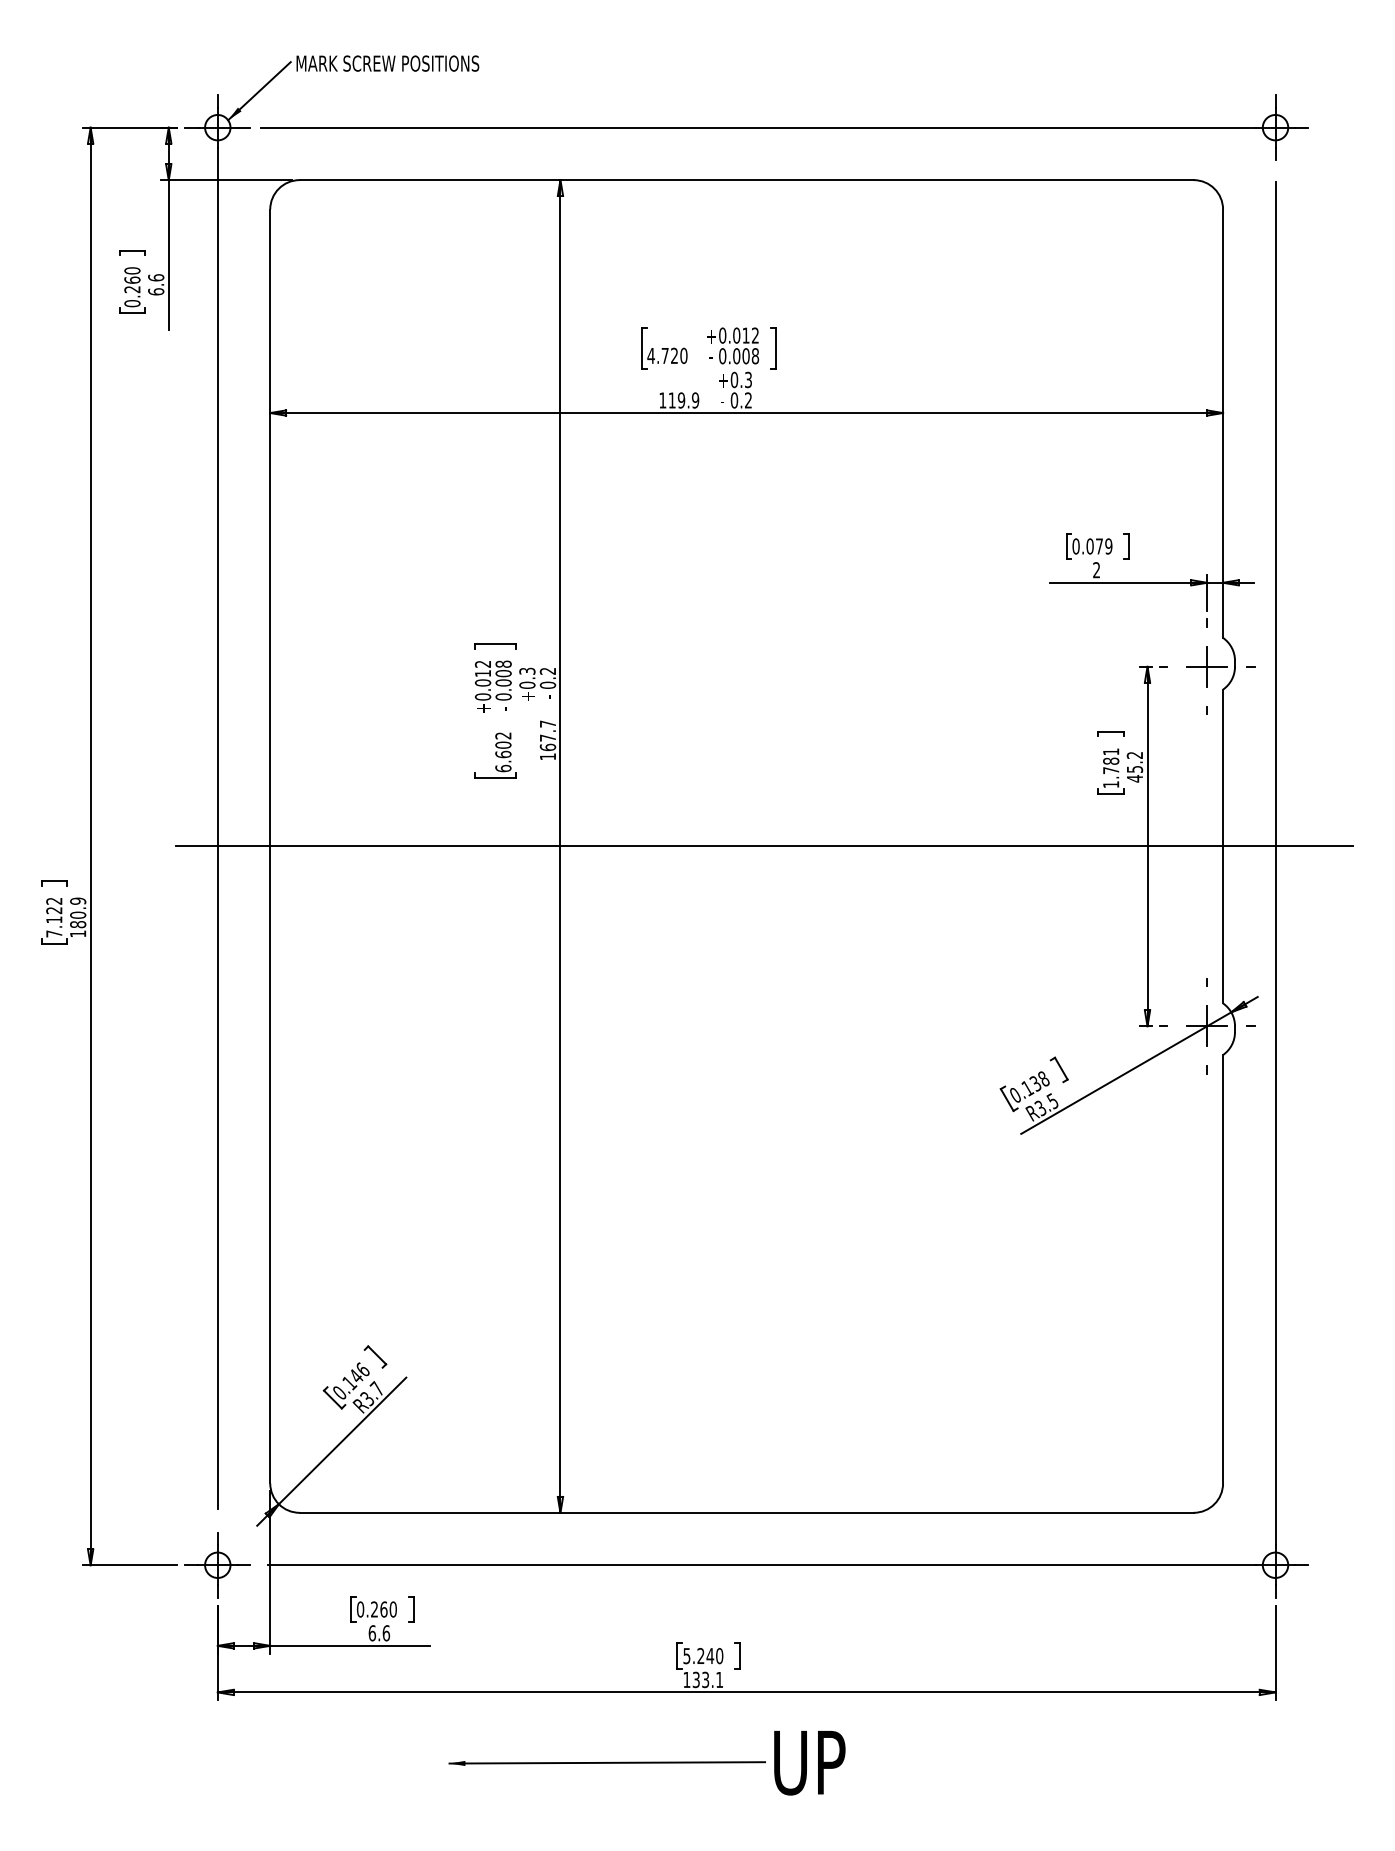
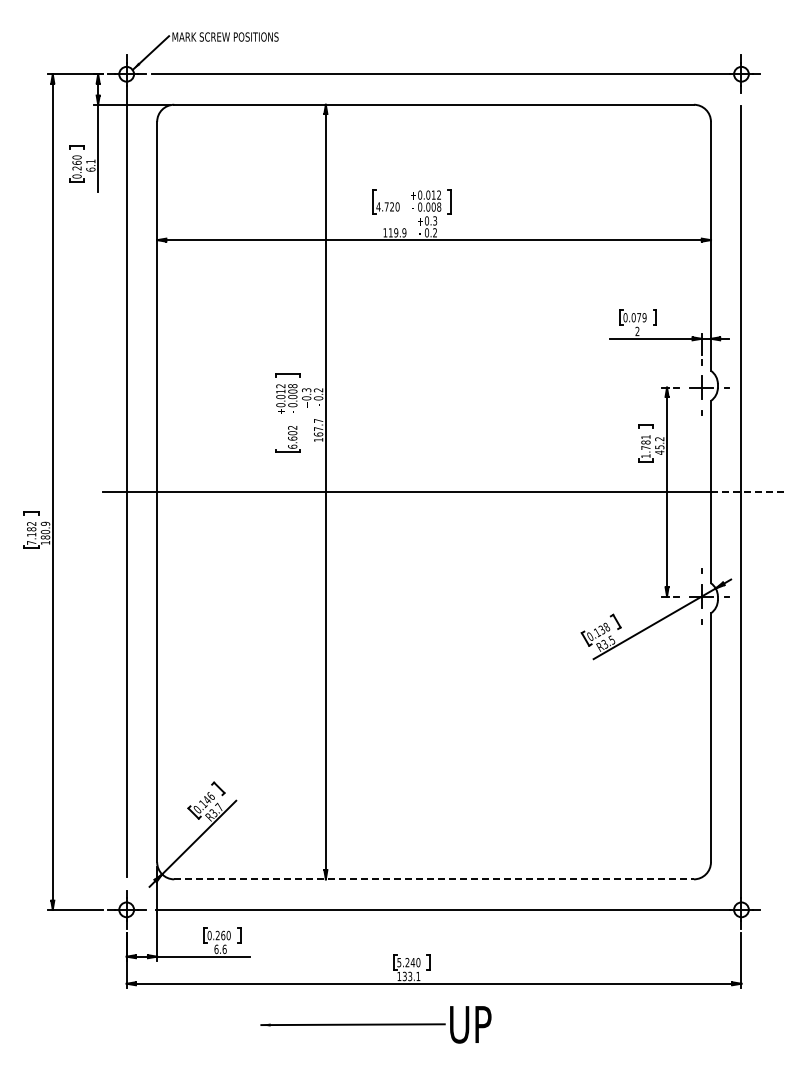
text: (155, 277) -> (90, 161), 6.6 -> 6.1
line: (1287, 847) -> (748, 492), solid -> dashed
text: (54, 910) -> (31, 529), 7.122 -> 7.182
line: (747, 1513) -> (434, 879), solid -> dashed

